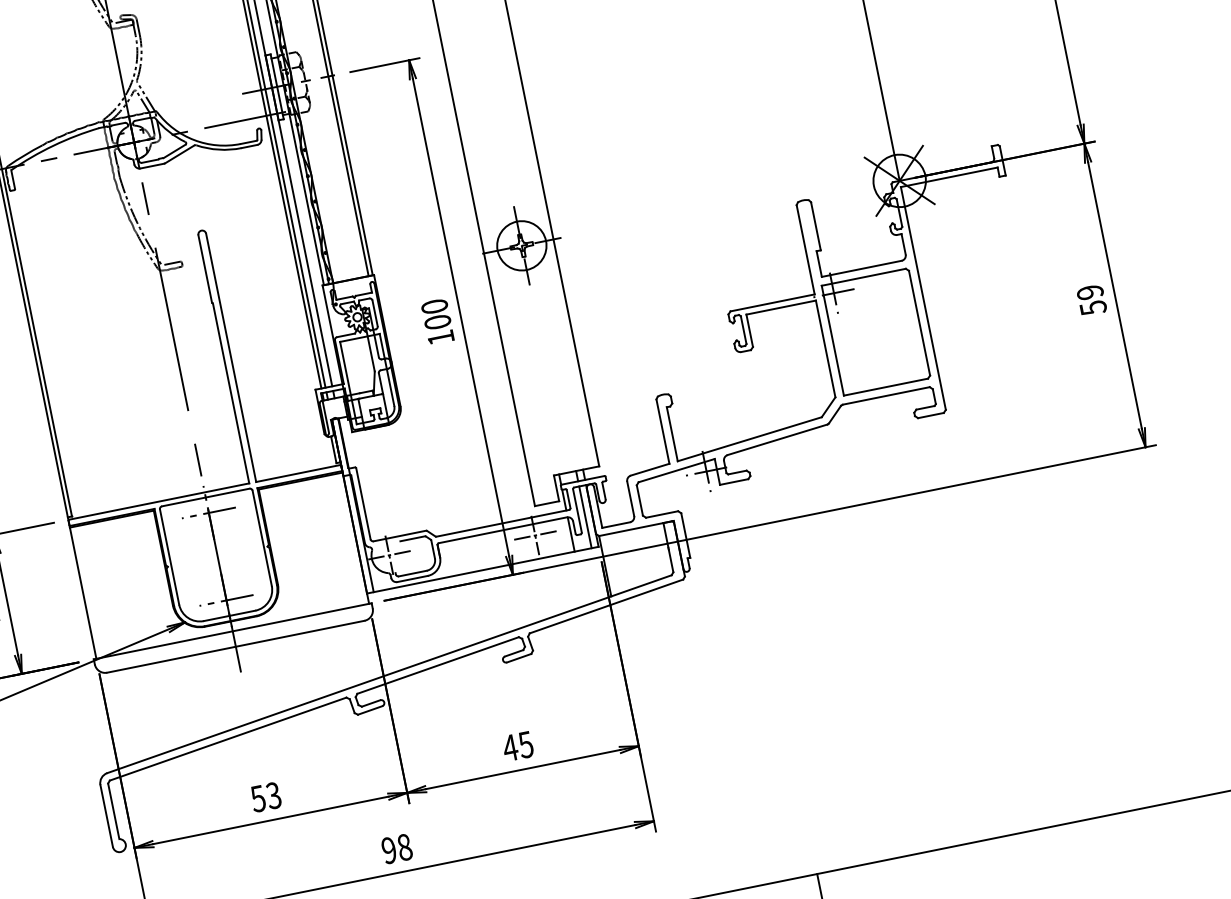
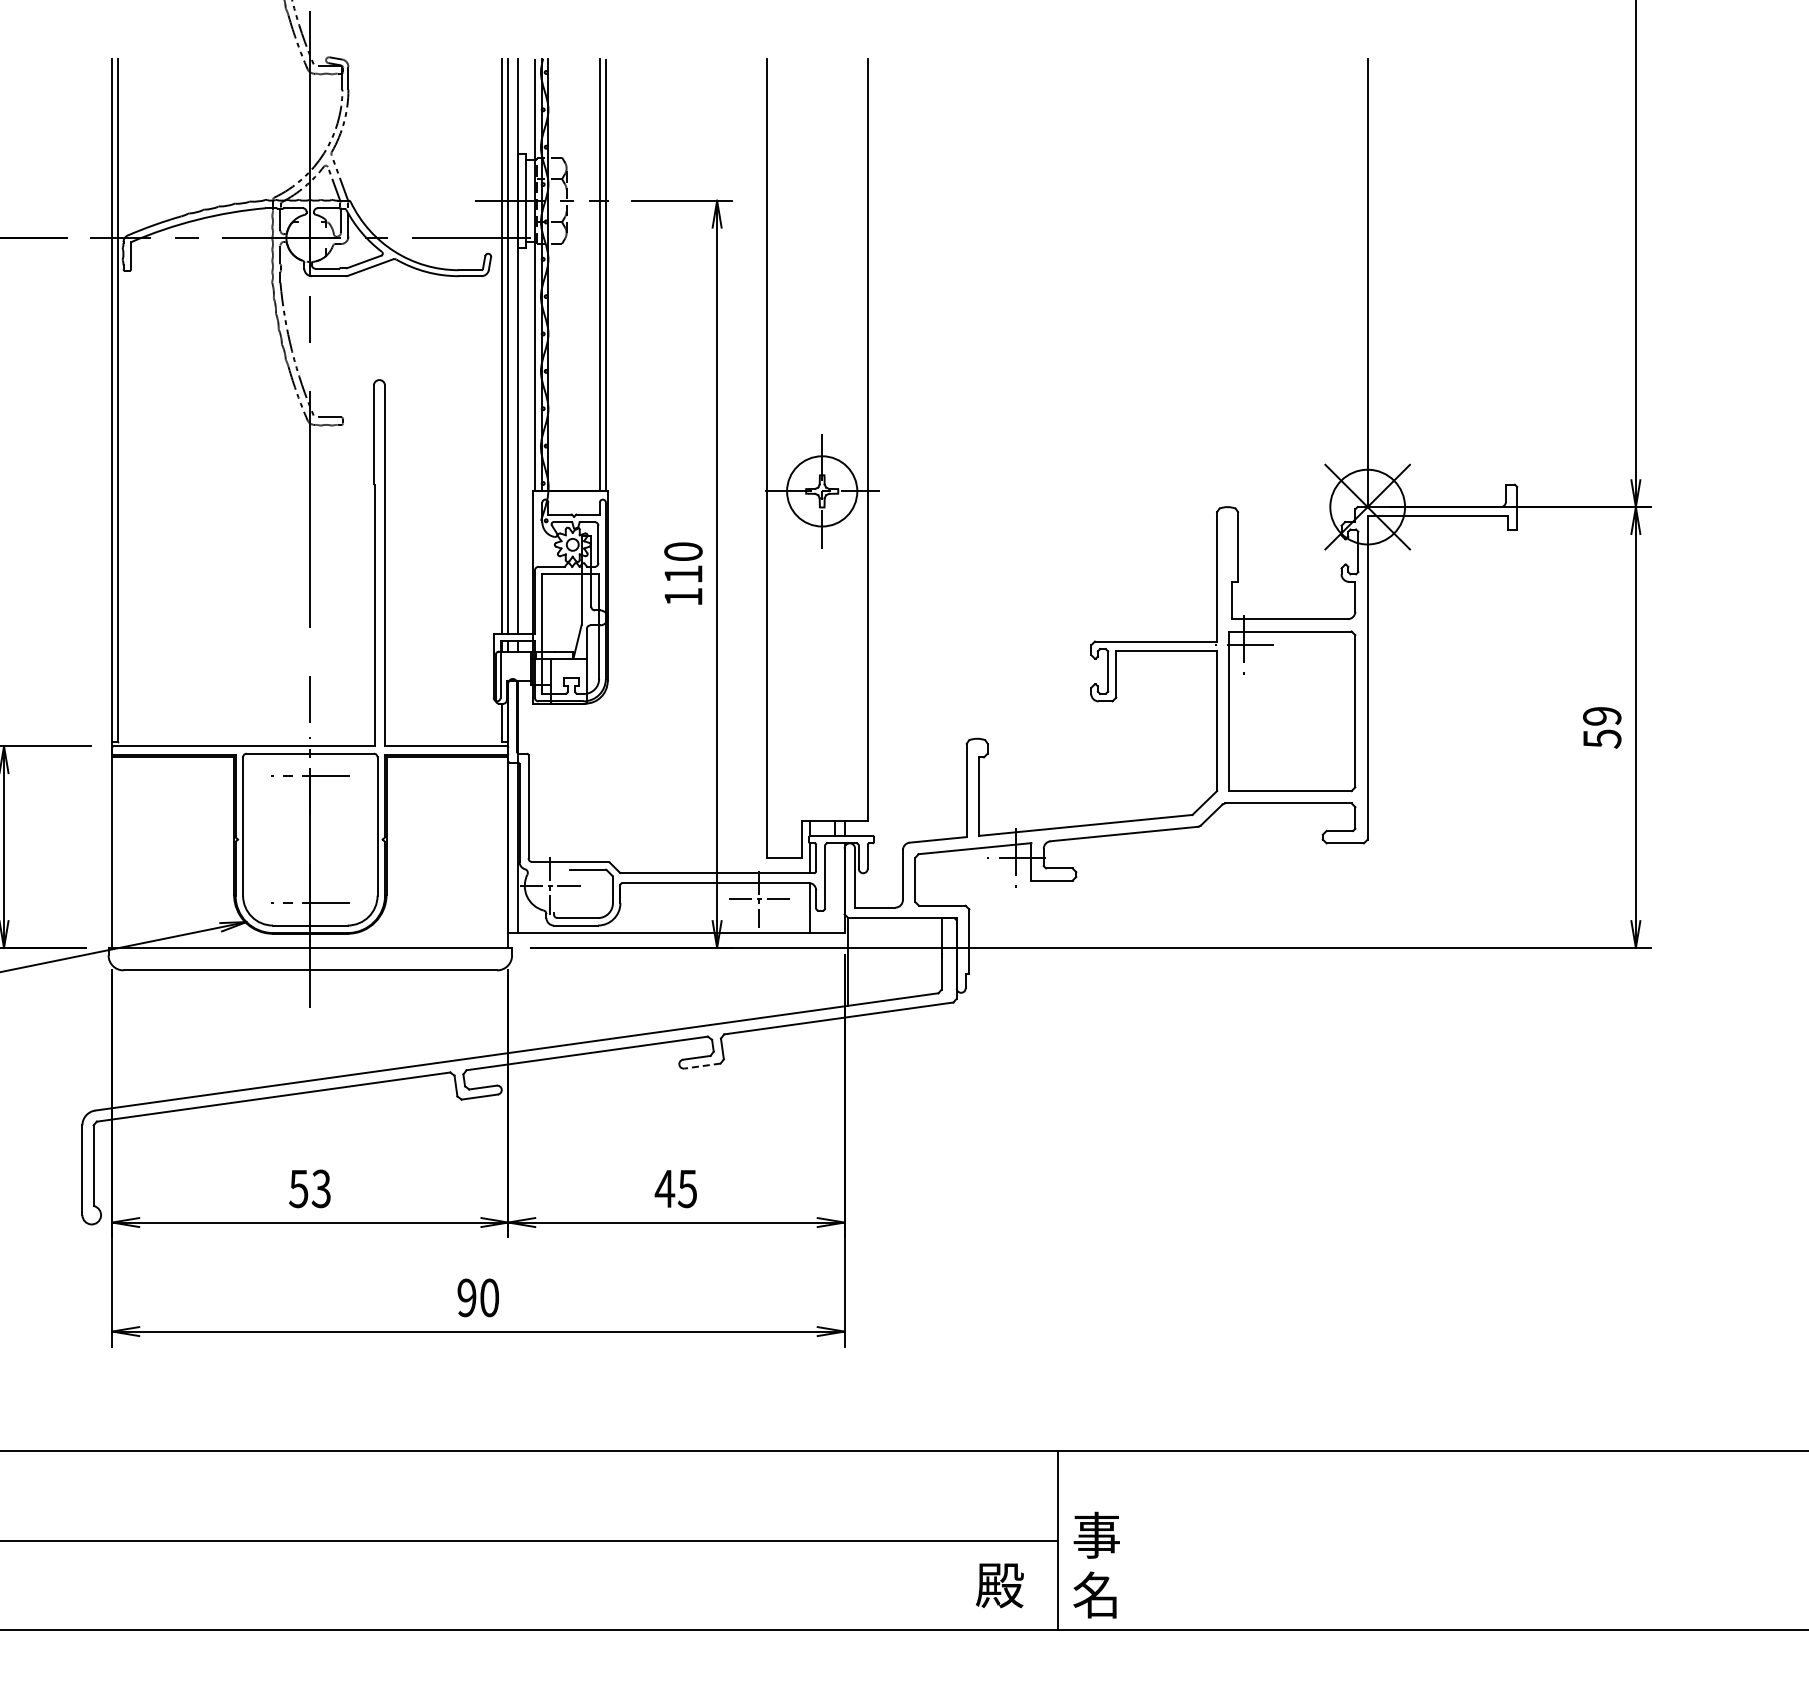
text: (437, 322) -> (683, 574), 100 -> 110
line: (585, 517) -> (834, 888), removed
line: (519, 658) -> (702, 1066), solid -> dashed
text: (404, 847) -> (489, 1297), 98 -> 90

